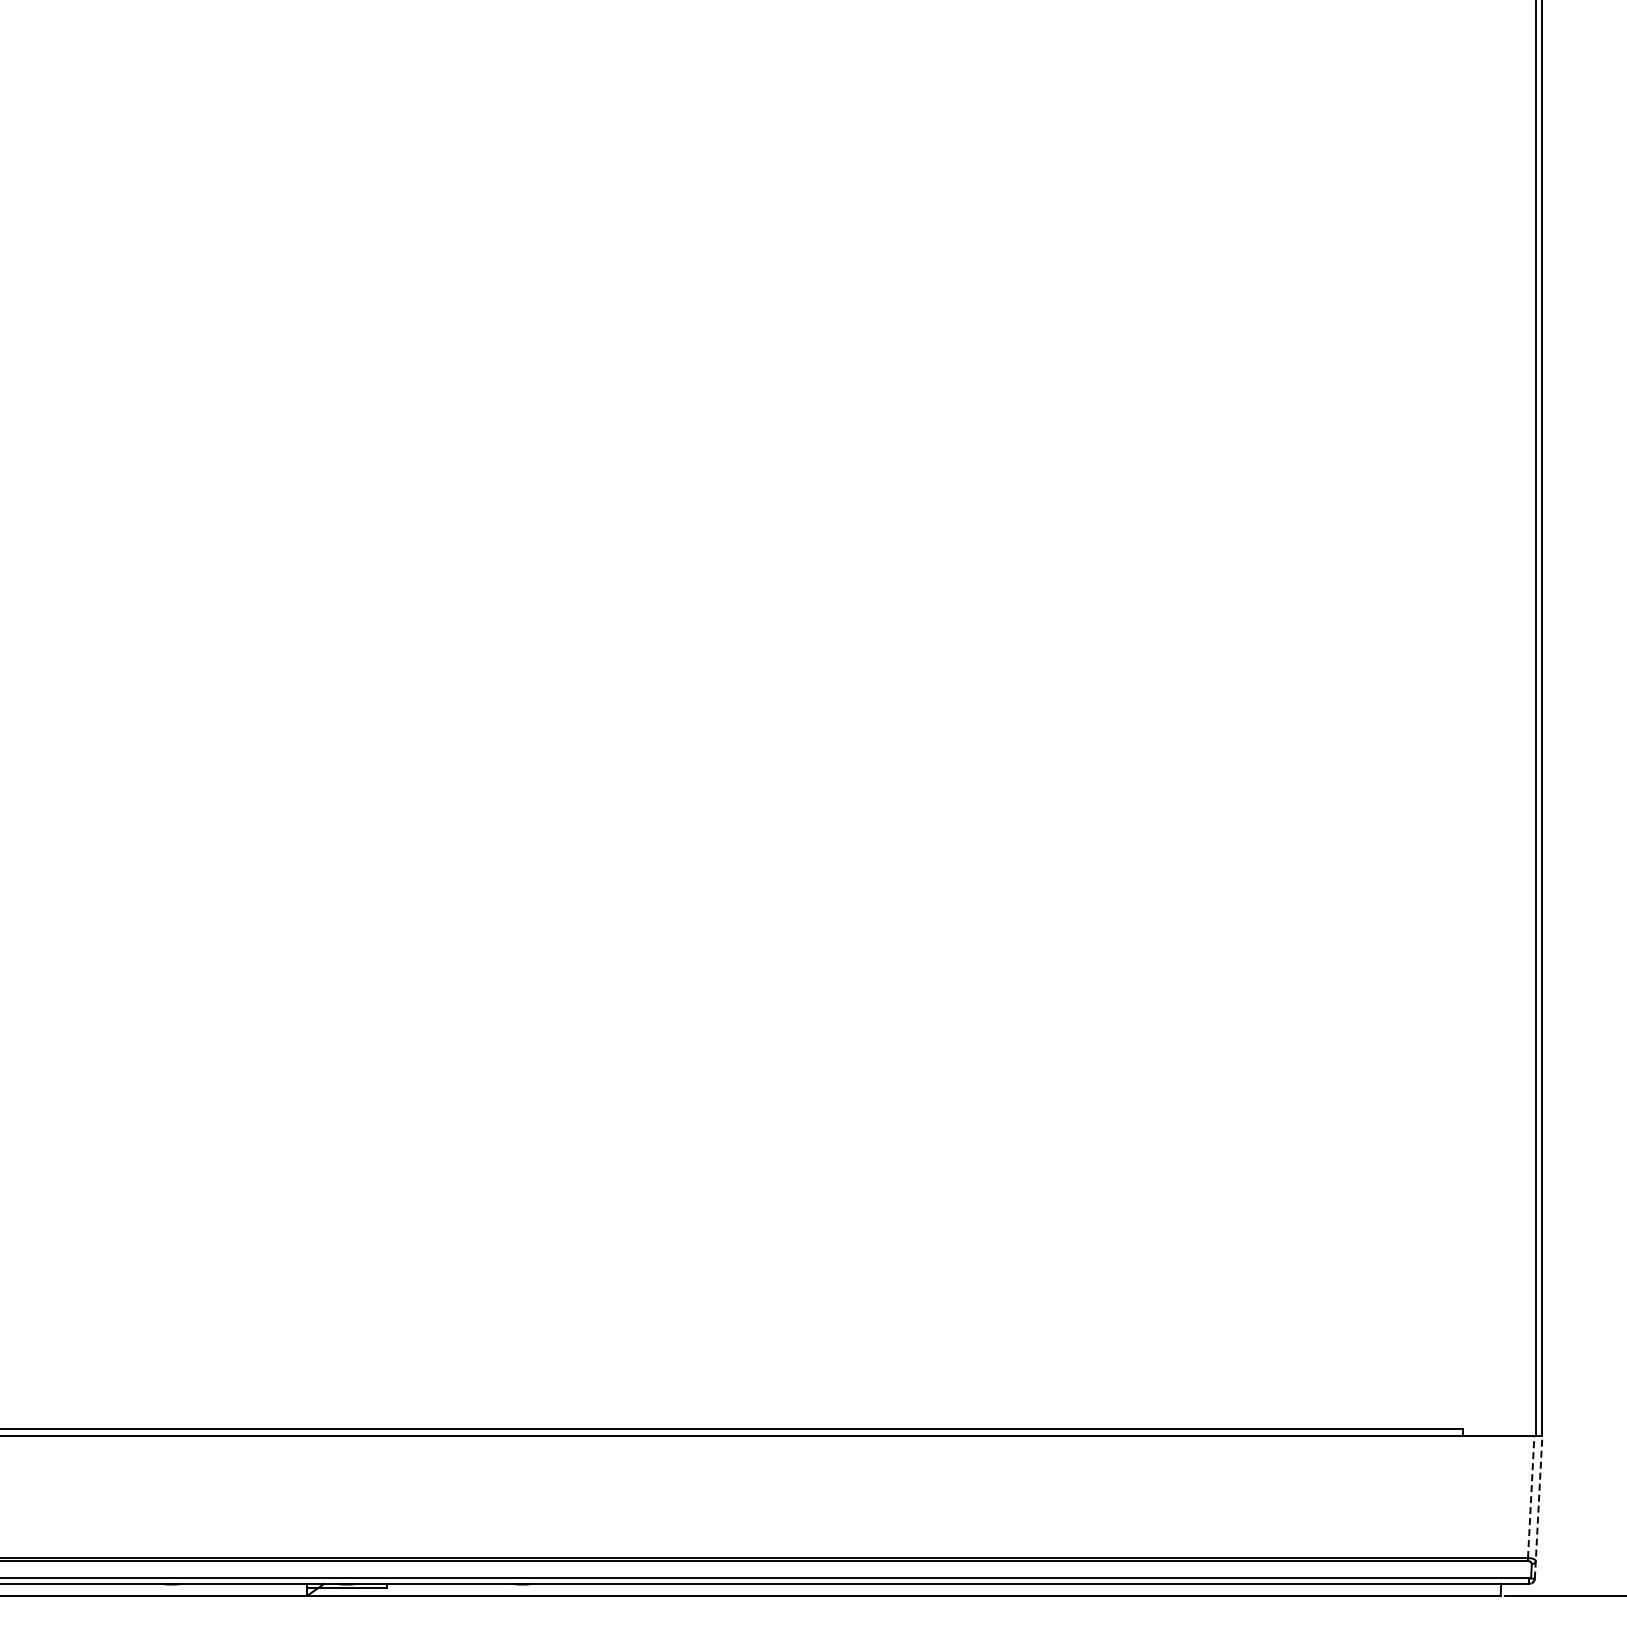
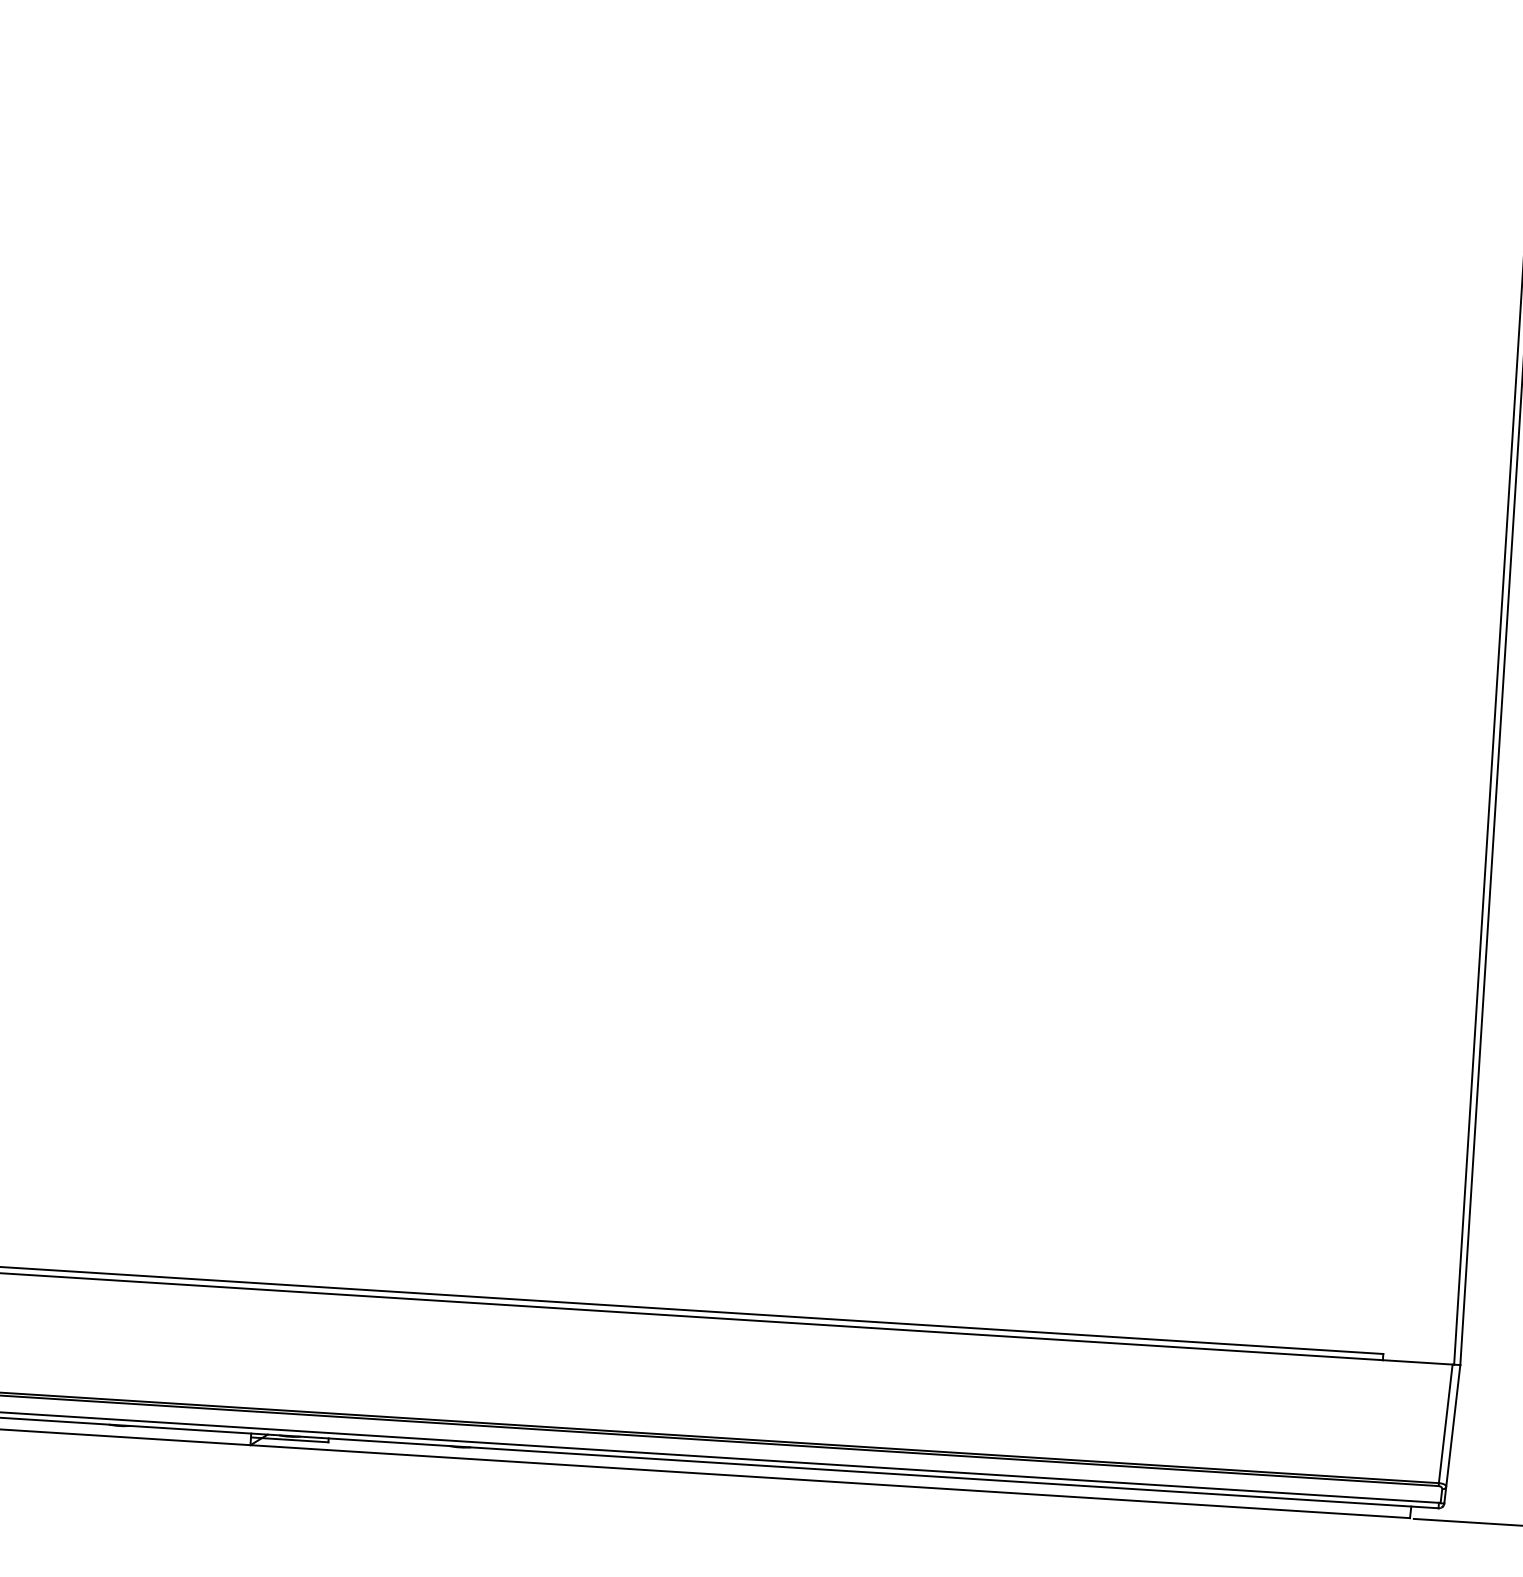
line: (1531, 1496) -> (1446, 1423), dashed -> solid
line: (1538, 1506) -> (1452, 1433), dashed -> solid

